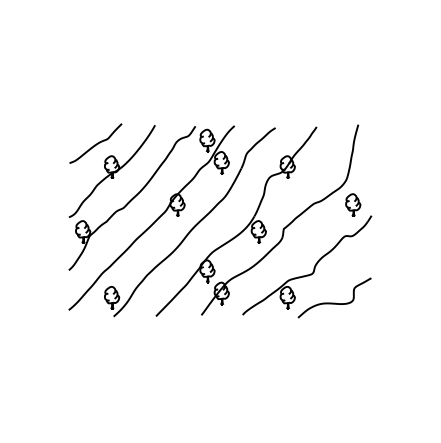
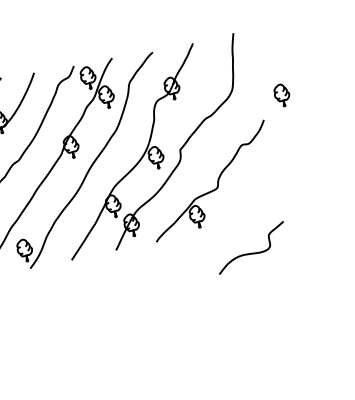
part: (353, 204) -> (282, 94), moved
curve: (334, 302) -> (252, 252), moved

